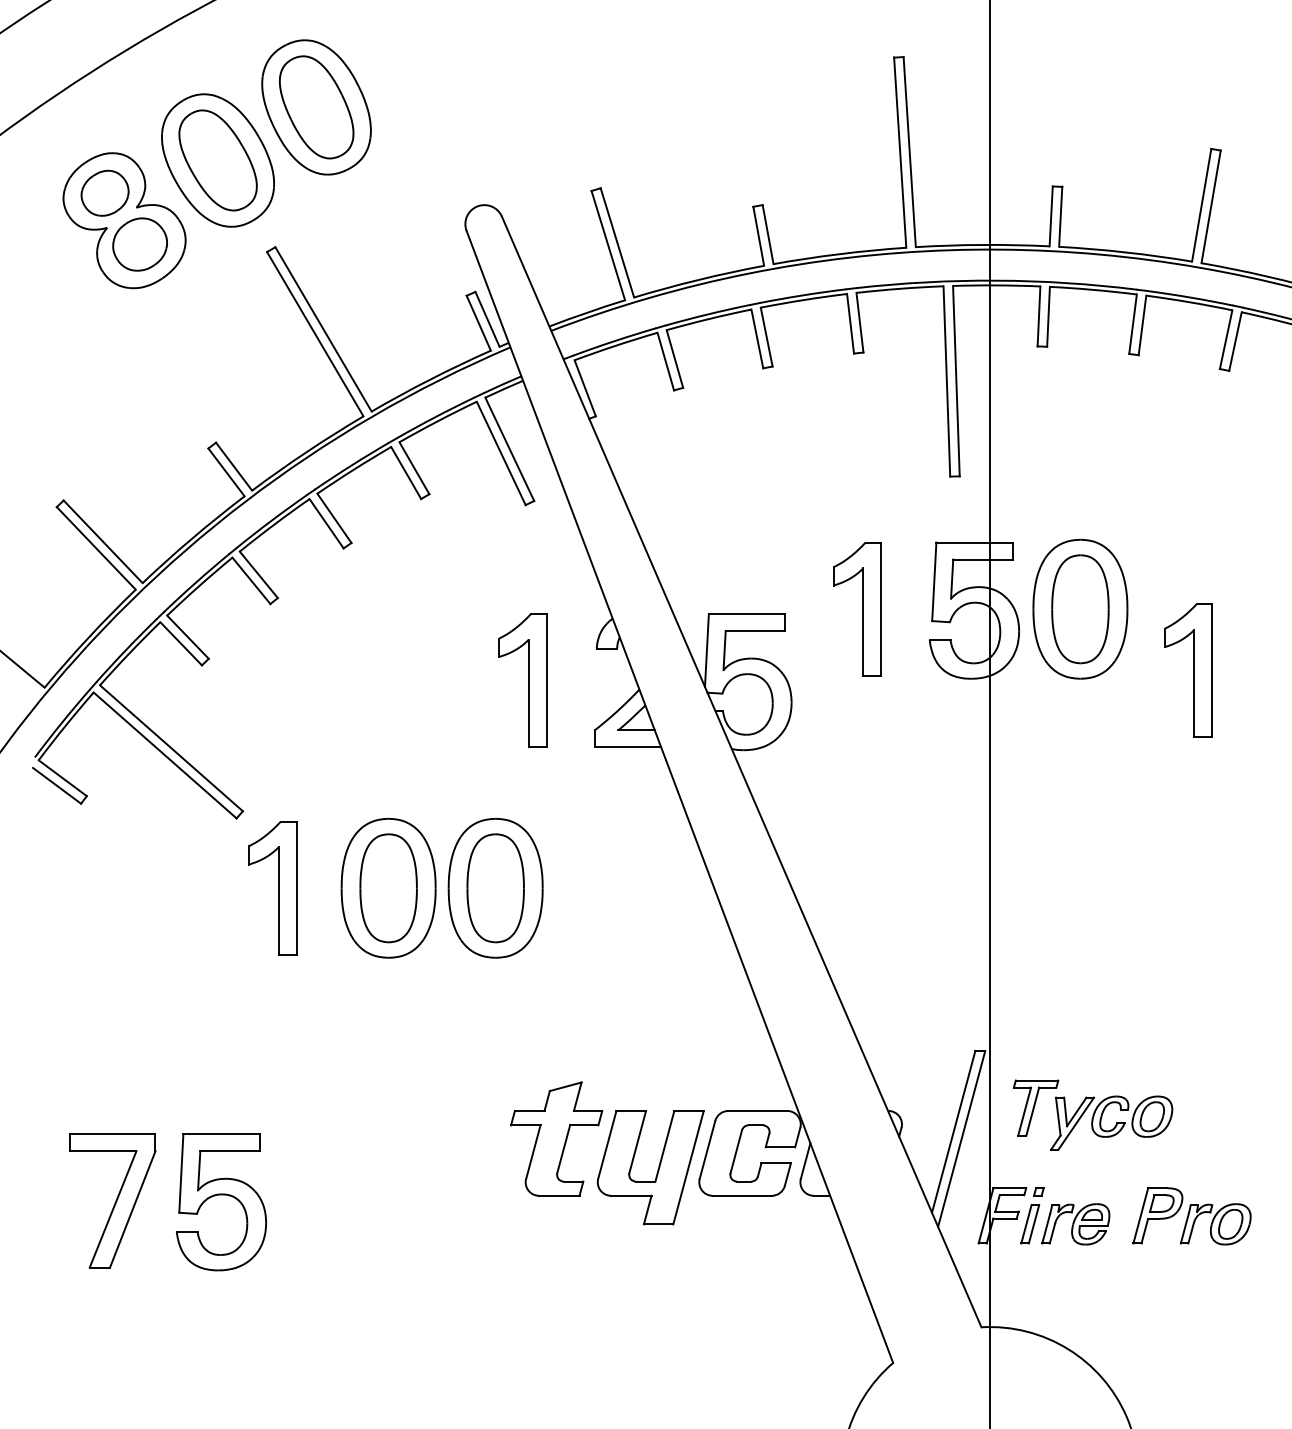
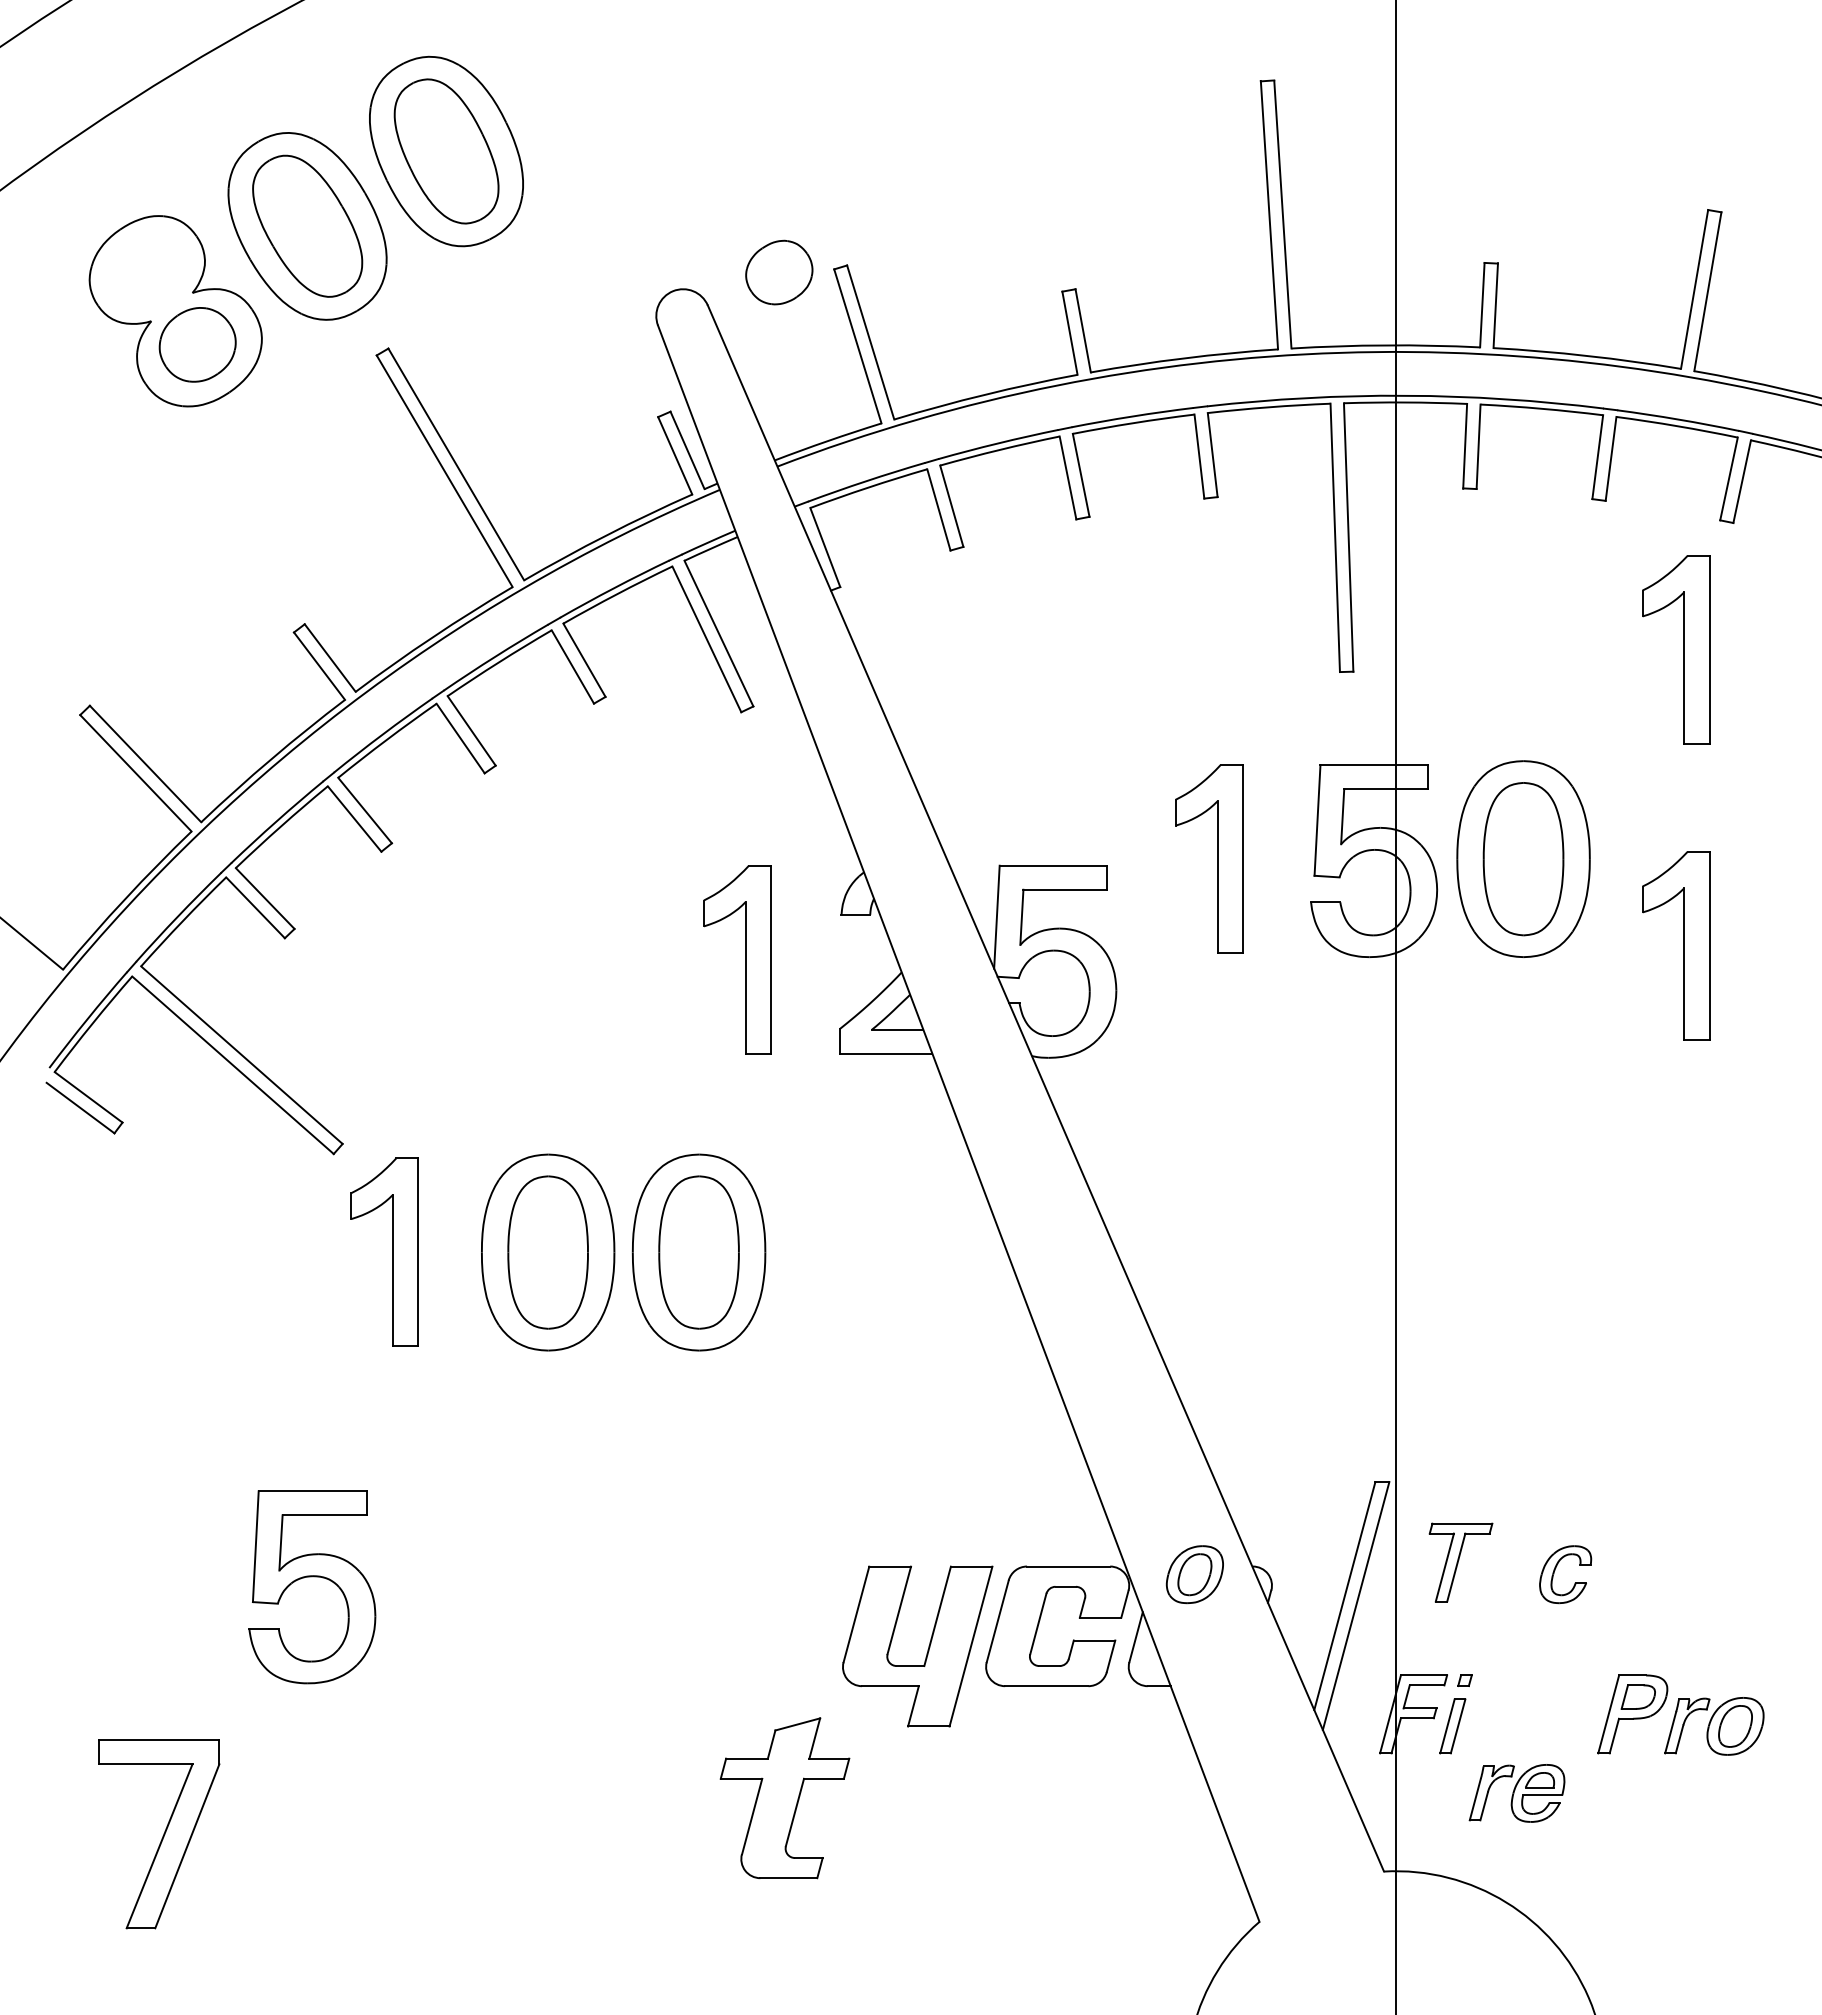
part: (105, 193) -> (779, 272), moved
part: (1193, 460) -> (1683, 649), added
part: (1152, 1116) -> (1194, 1574), moved
part: (1072, 1123) -> (1512, 1584), removed
part: (556, 1139) -> (784, 1798), moved
part: (221, 1195) -> (312, 1577), moved
part: (113, 1201) -> (159, 1834), moved
part: (1075, 1224) -> (1516, 1793), moved

